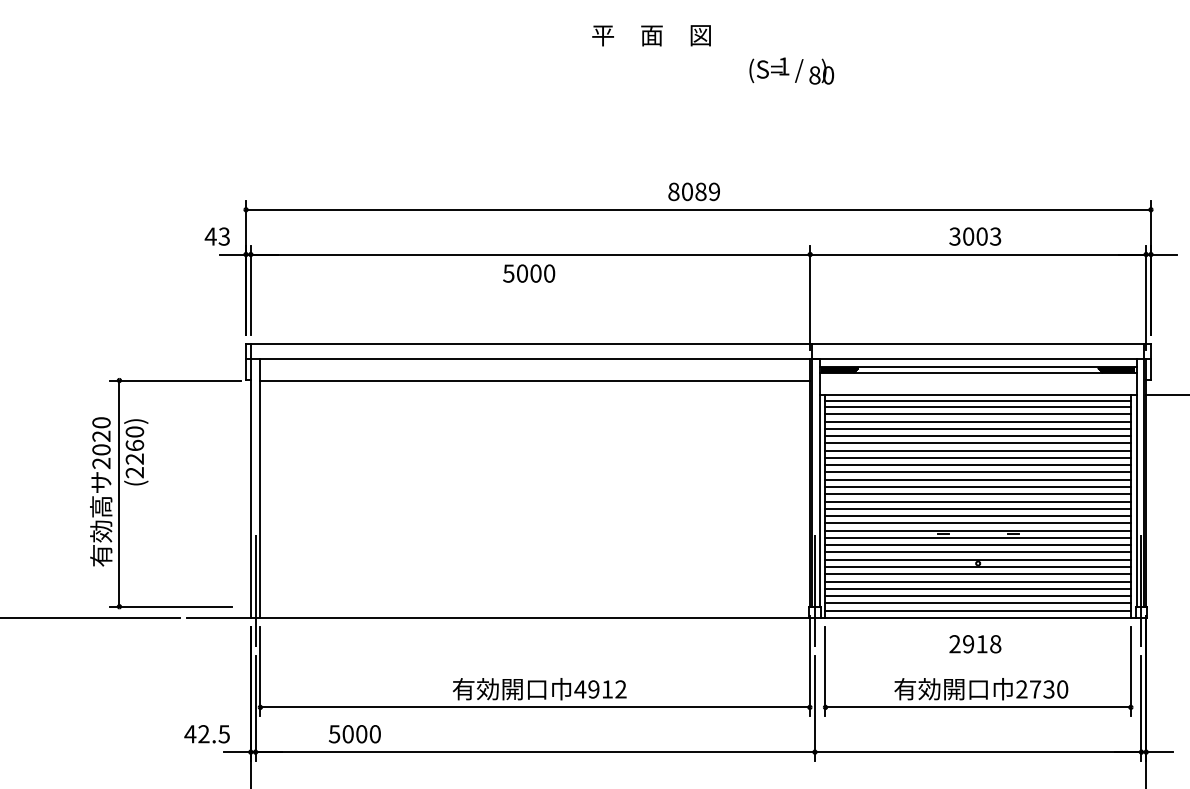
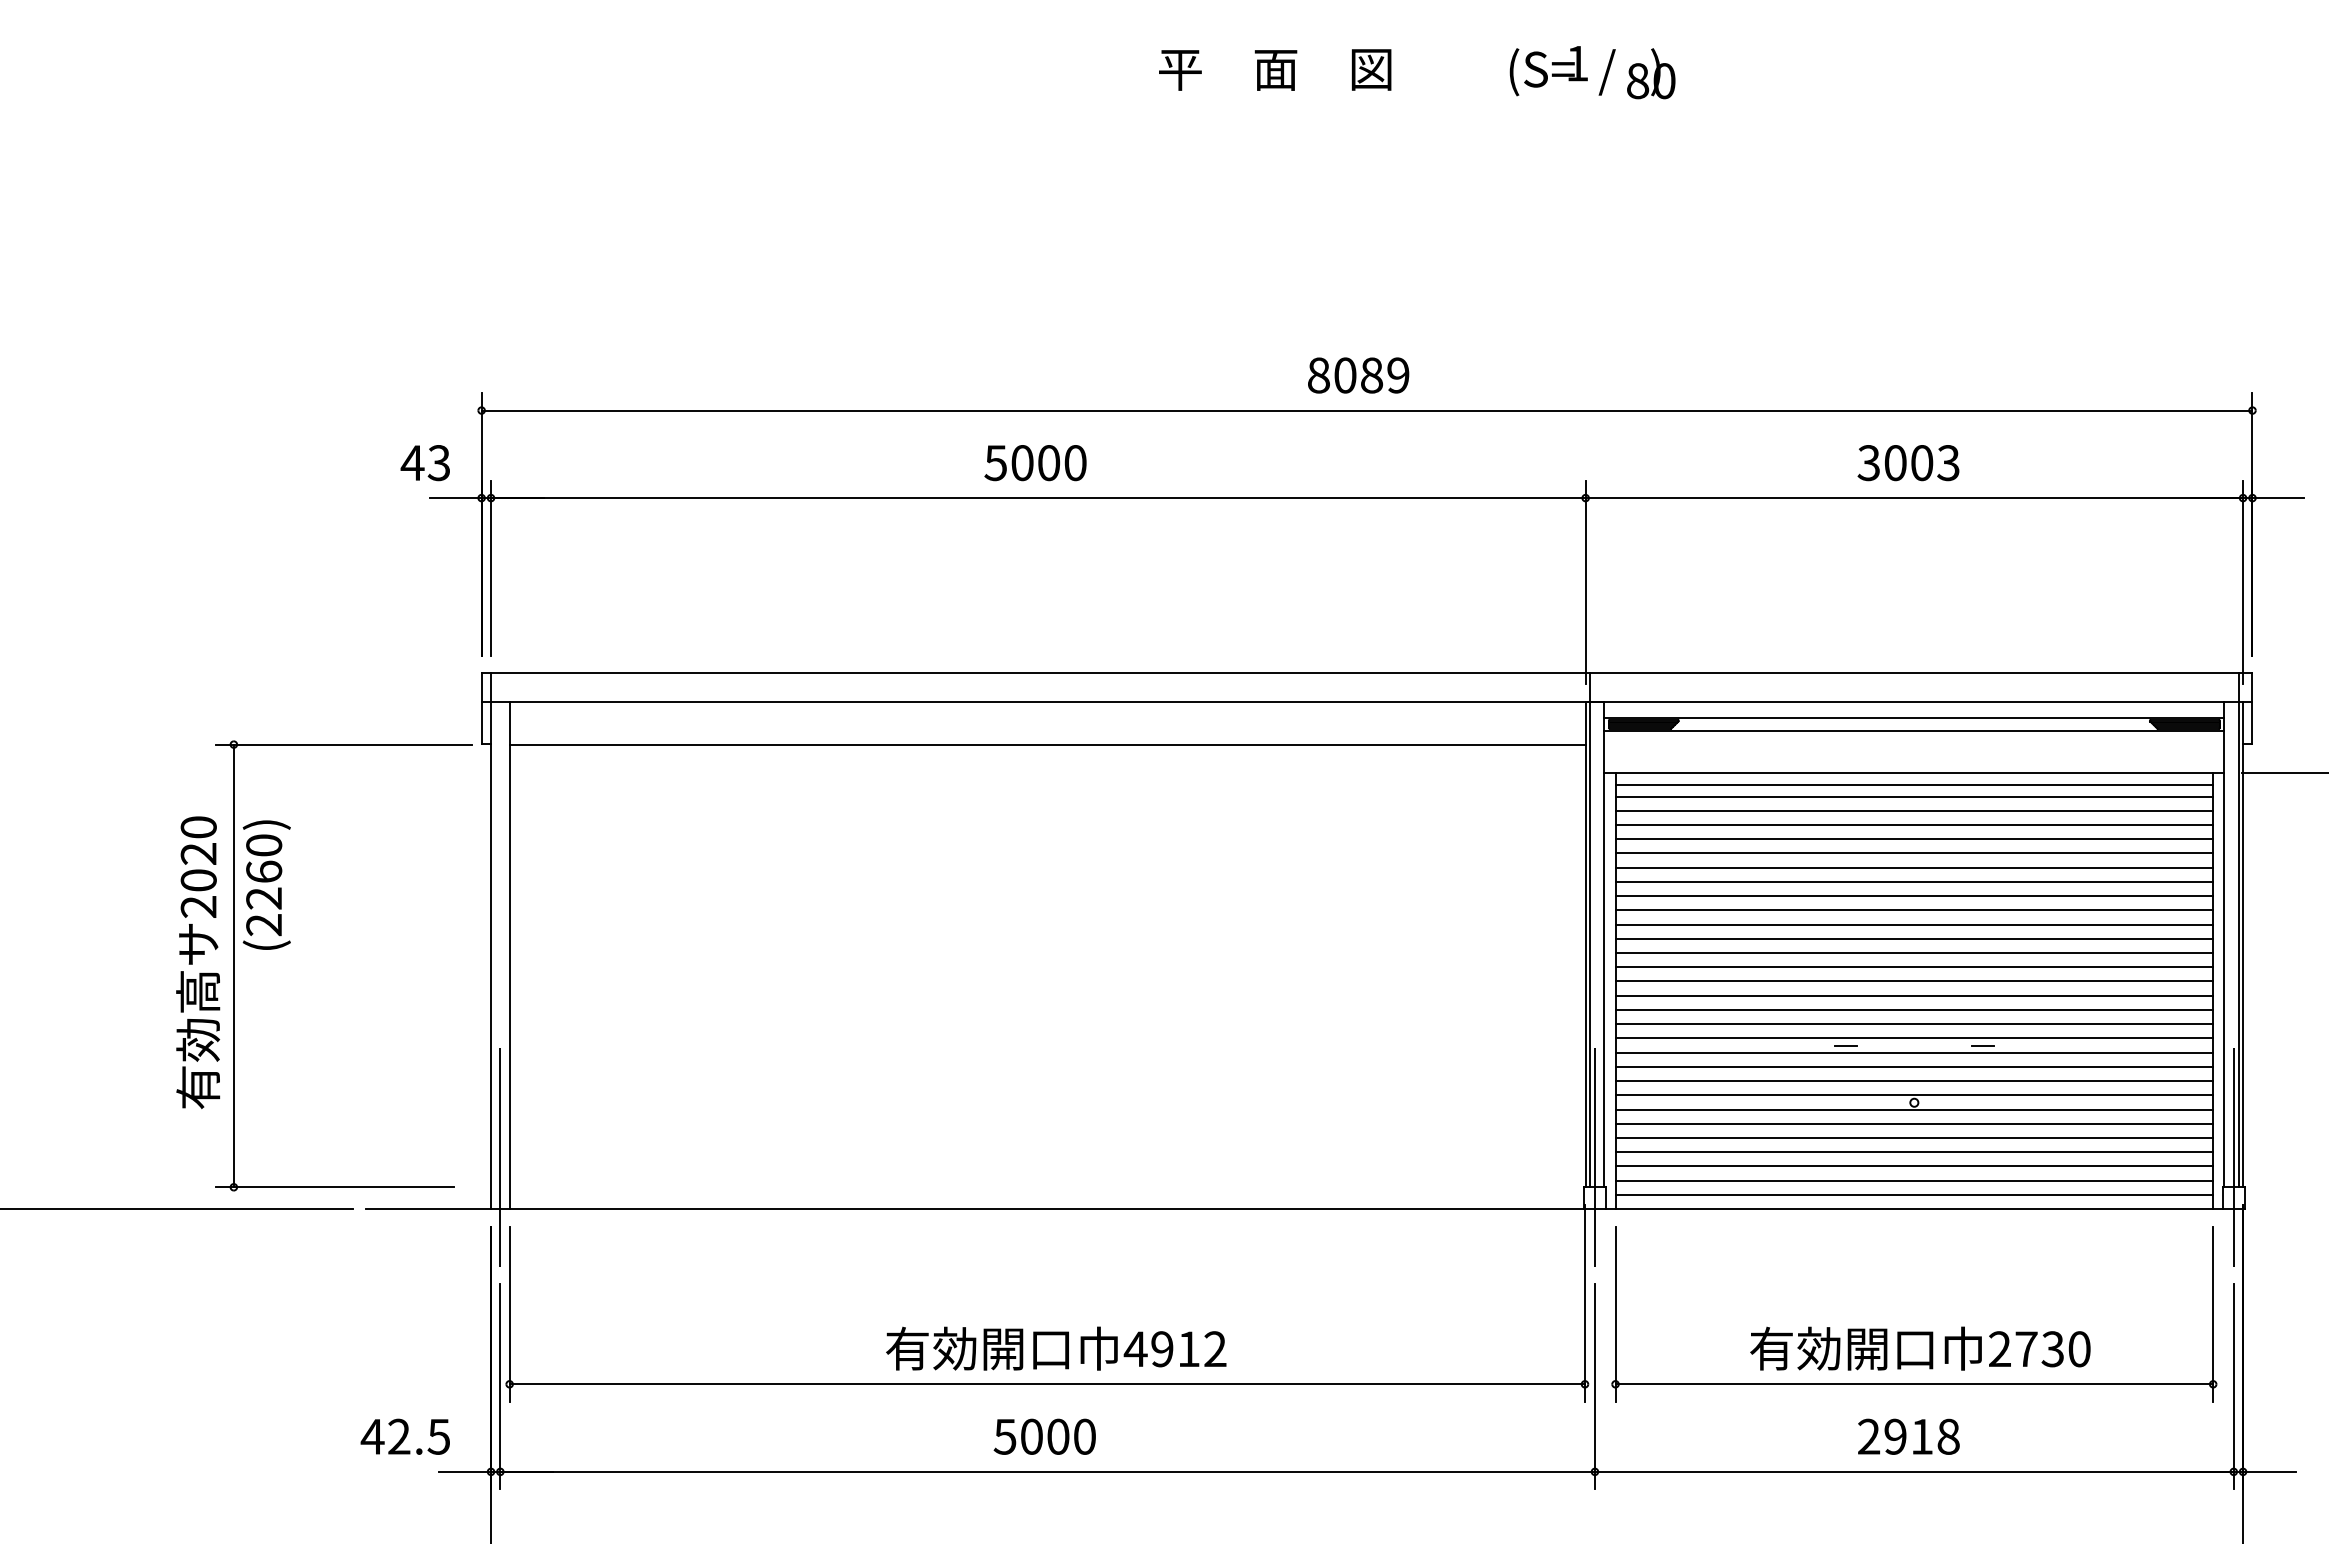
text: (791, 70) -> (1592, 71), moved
text: (529, 273) -> (1036, 462), moved
text: (975, 644) -> (1909, 1437), moved
text: (354, 734) -> (1044, 1437), moved

